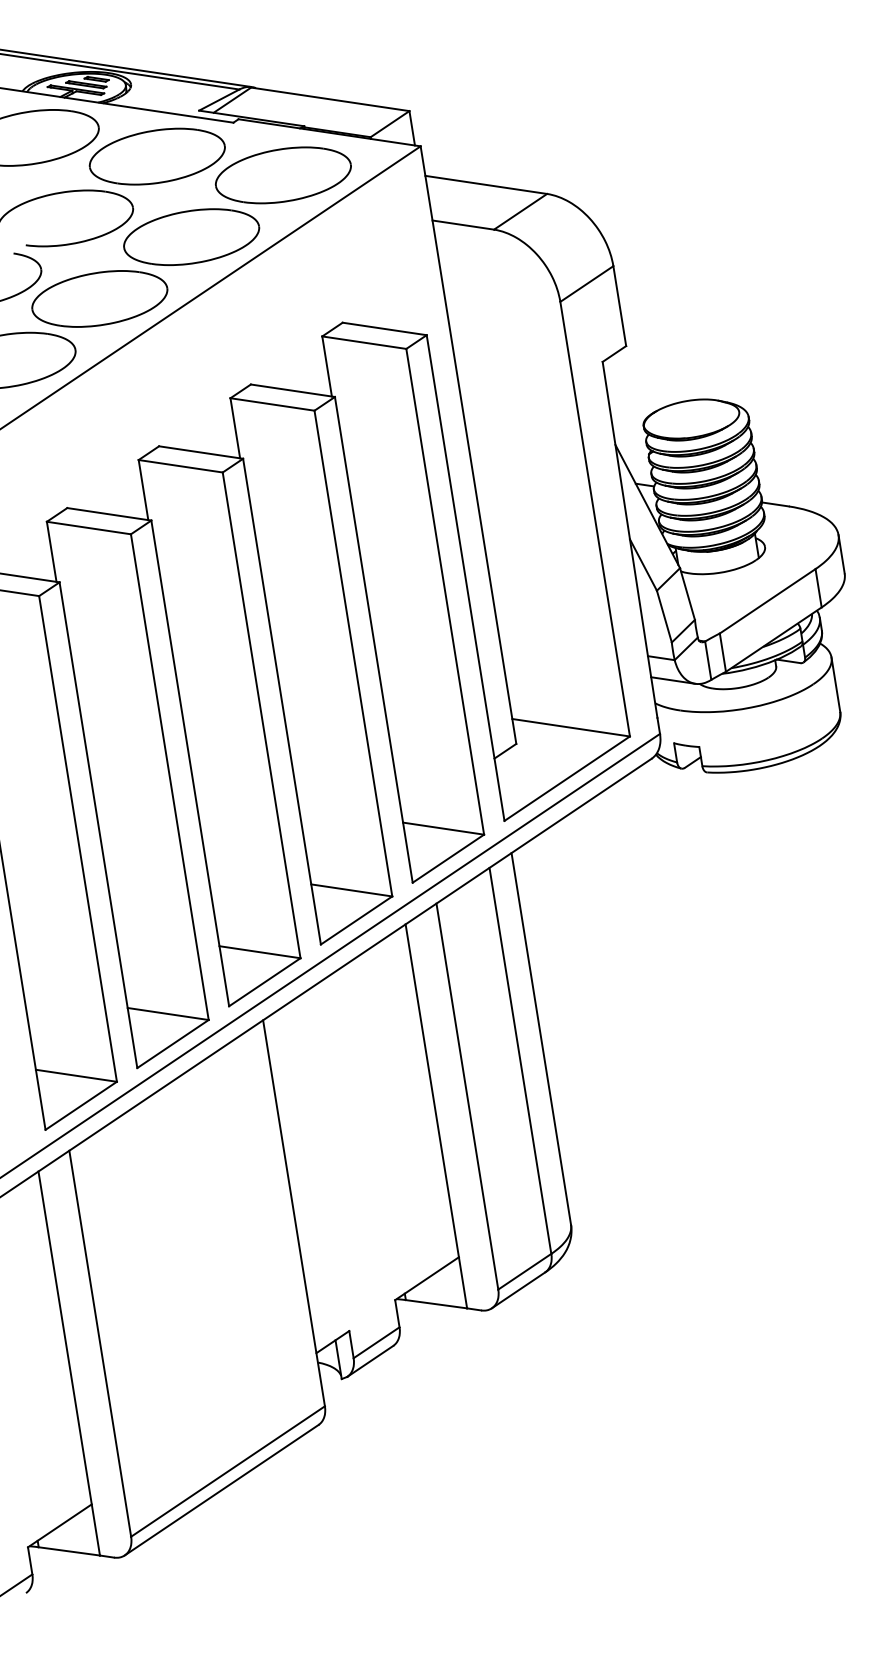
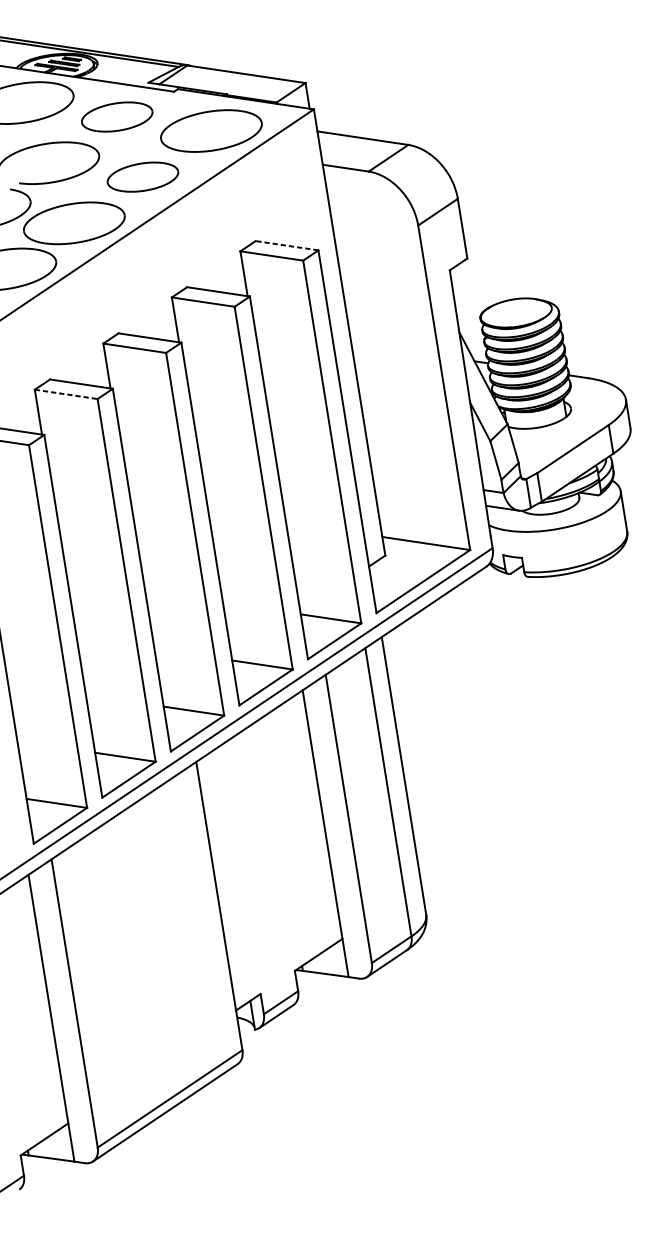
part: (156, 156) -> (116, 116), size x0.7
part: (191, 236) -> (142, 176), size x0.7
line: (384, 328) -> (286, 245), solid -> dashed
line: (89, 528) -> (66, 394), solid -> dashed

